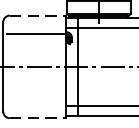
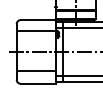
line: (38, 16) -> (38, 20), dashed -> solid
line: (35, 98) -> (36, 71), added
line: (38, 117) -> (38, 83), dashed -> solid

